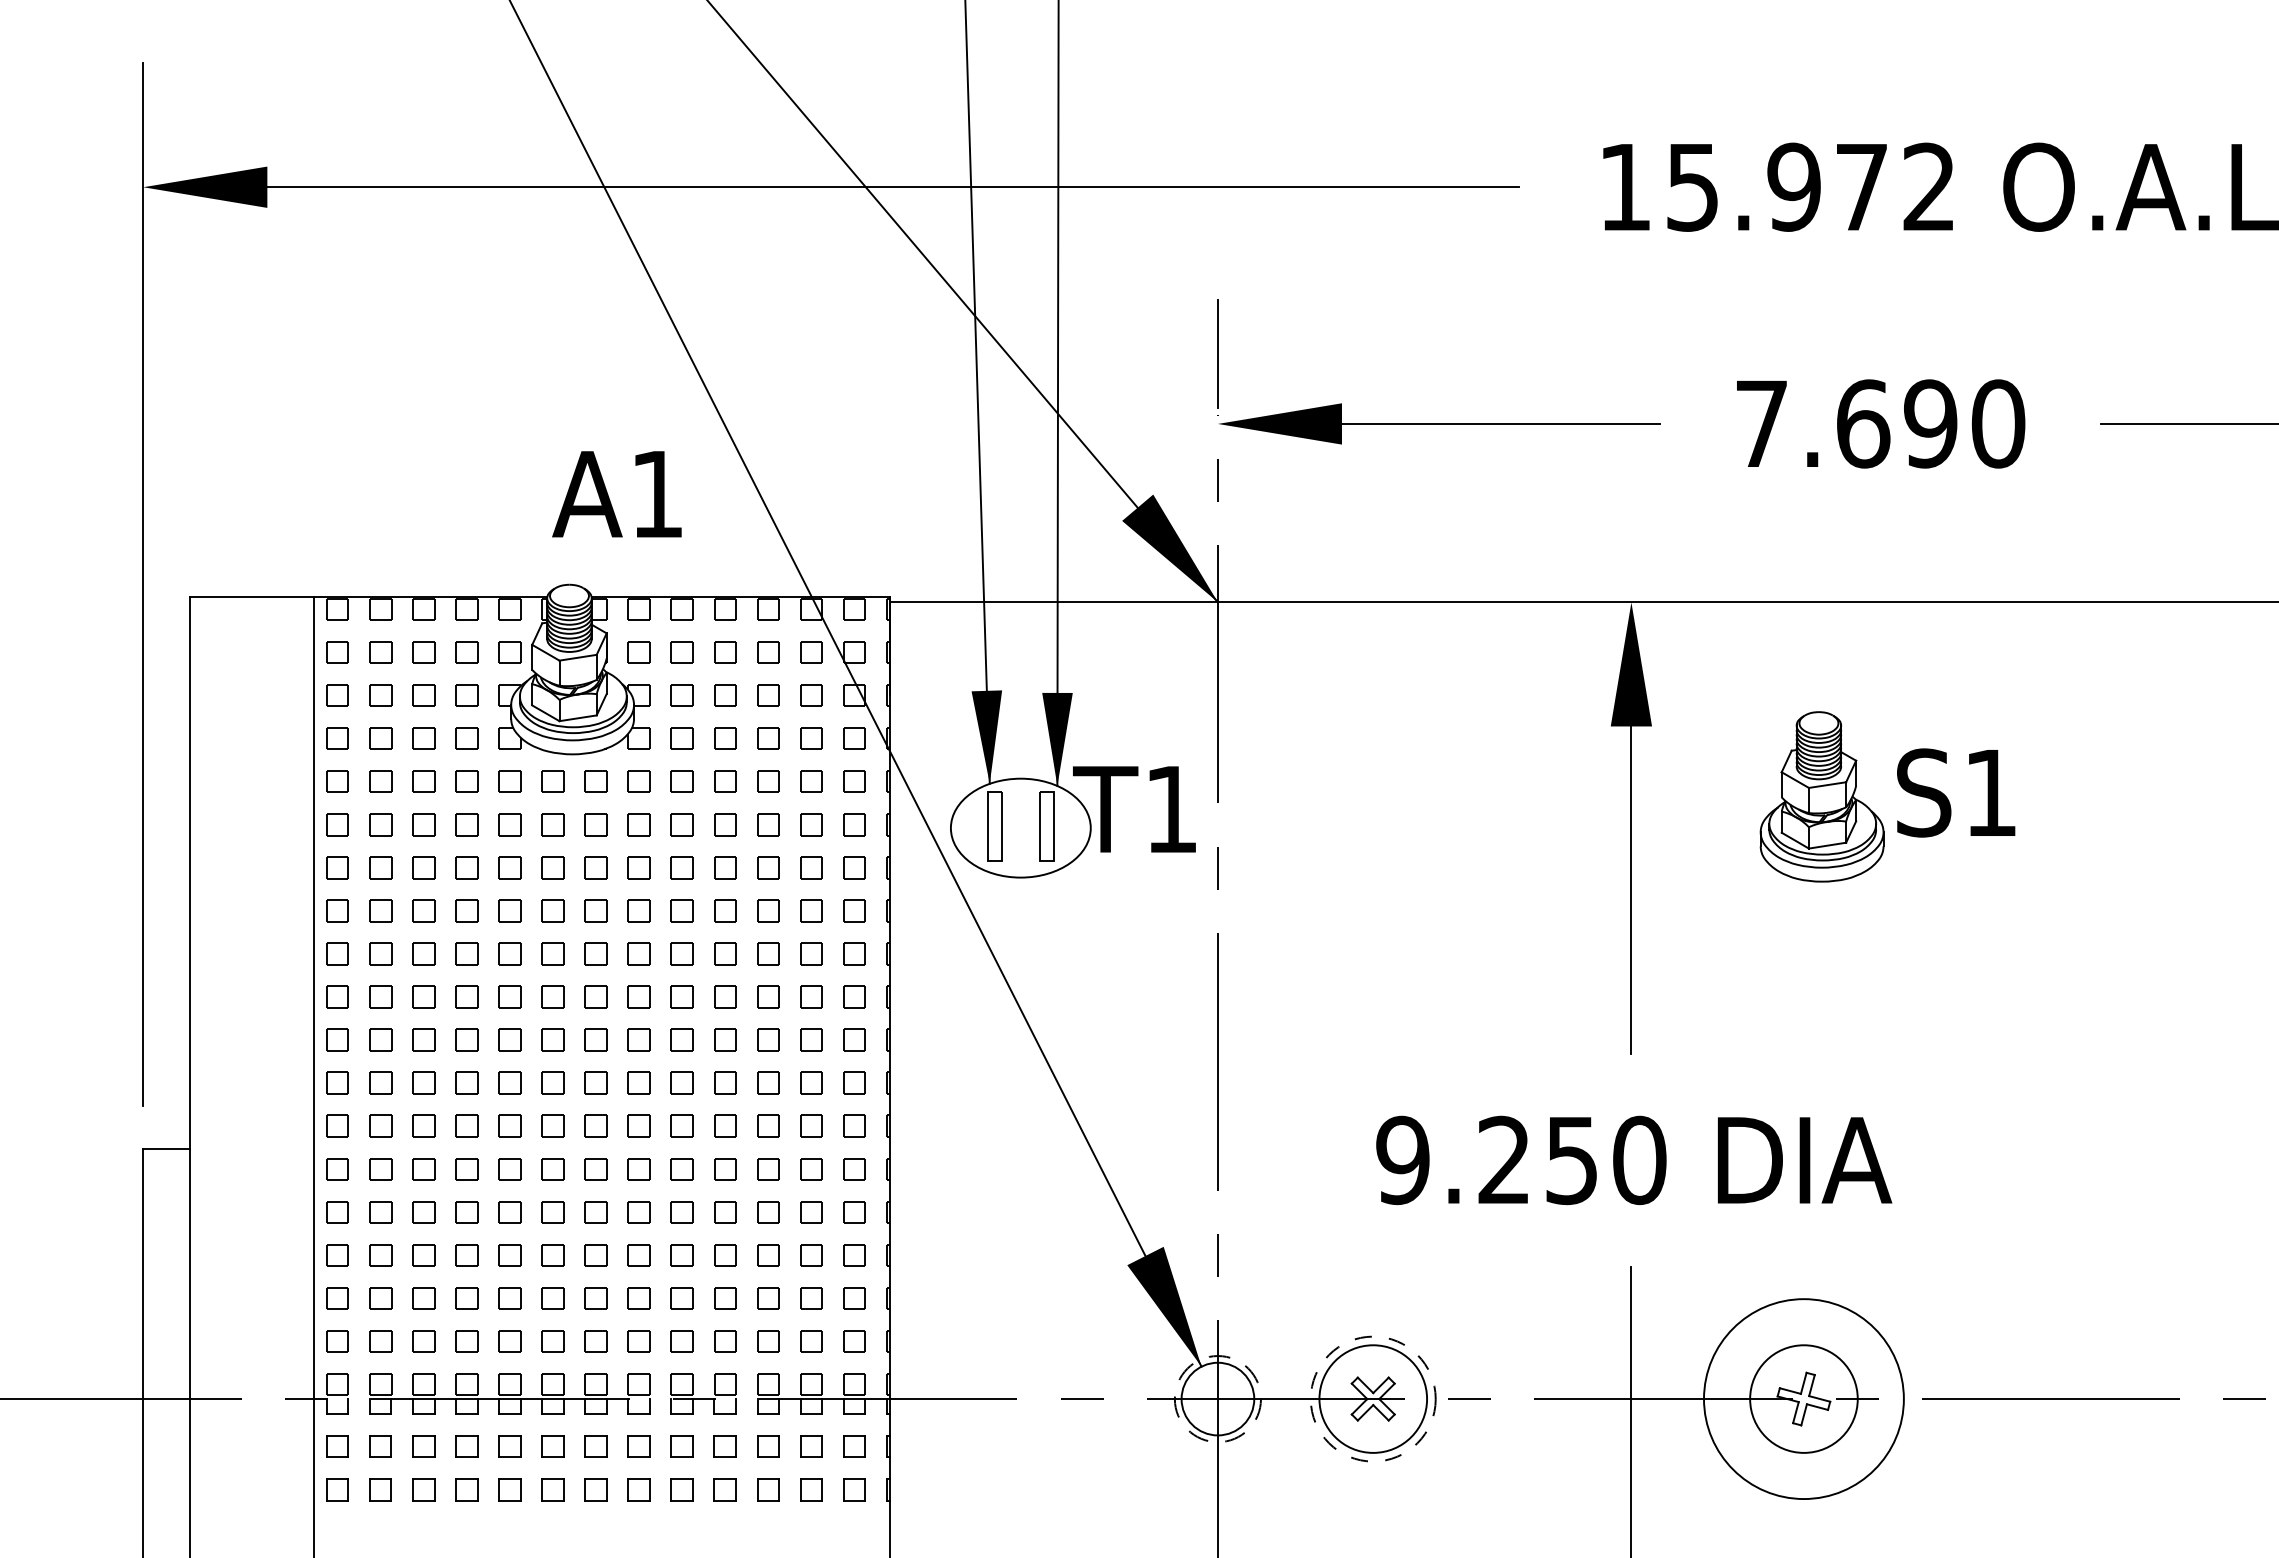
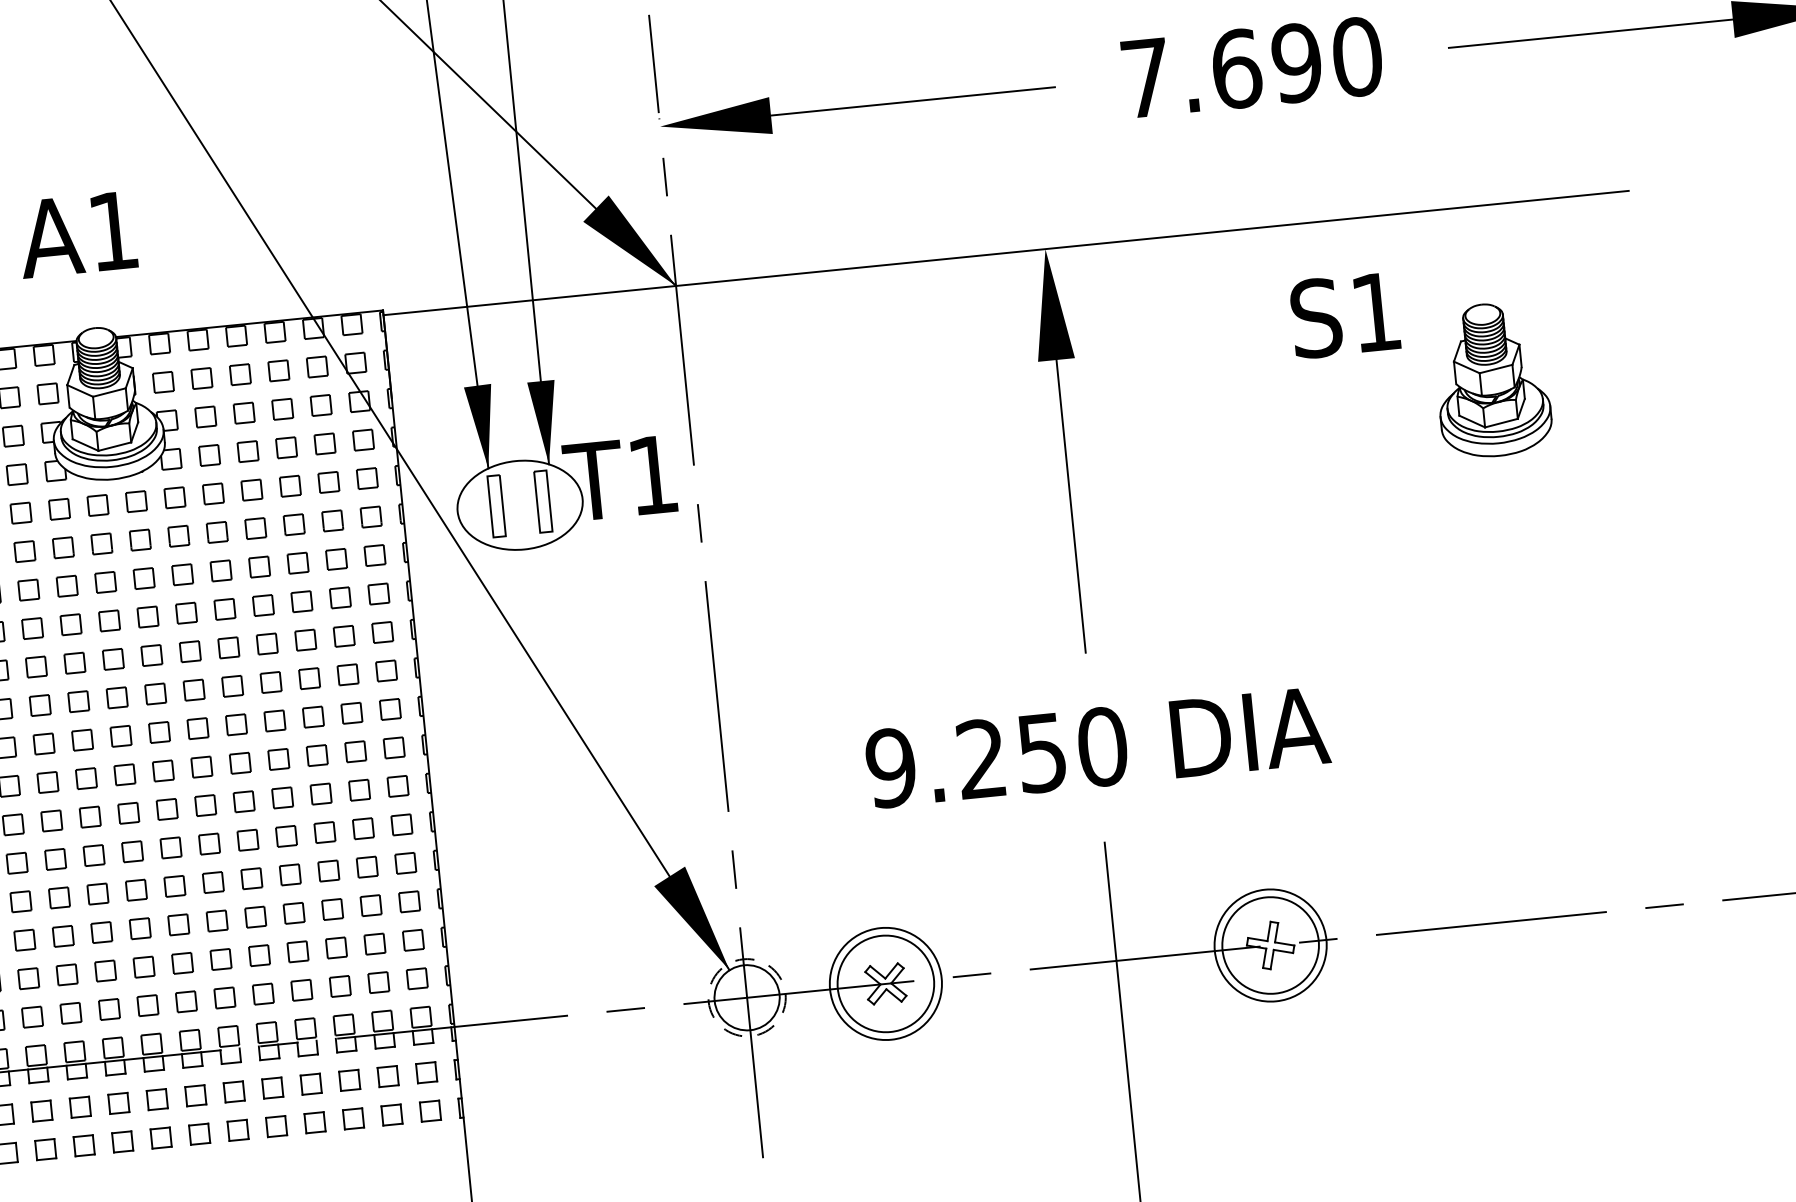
text: (616, 494) -> (76, 234), moved
text: (1956, 792) -> (1345, 314), moved
part: (1821, 796) -> (1491, 379), moved
circle: (1372, 1398) -> (885, 983), dashed -> solid
circle: (1803, 1398) -> (1270, 945), size x0.62

